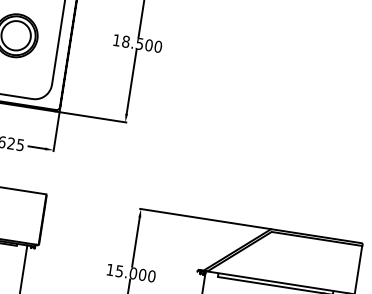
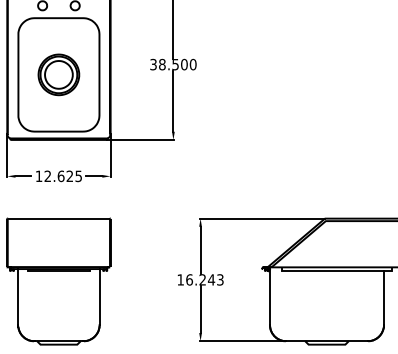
text: (116, 40) -> (153, 64), 18.500 -> 38.500
text: (135, 273) -> (204, 279), 15.000 -> 16.243

